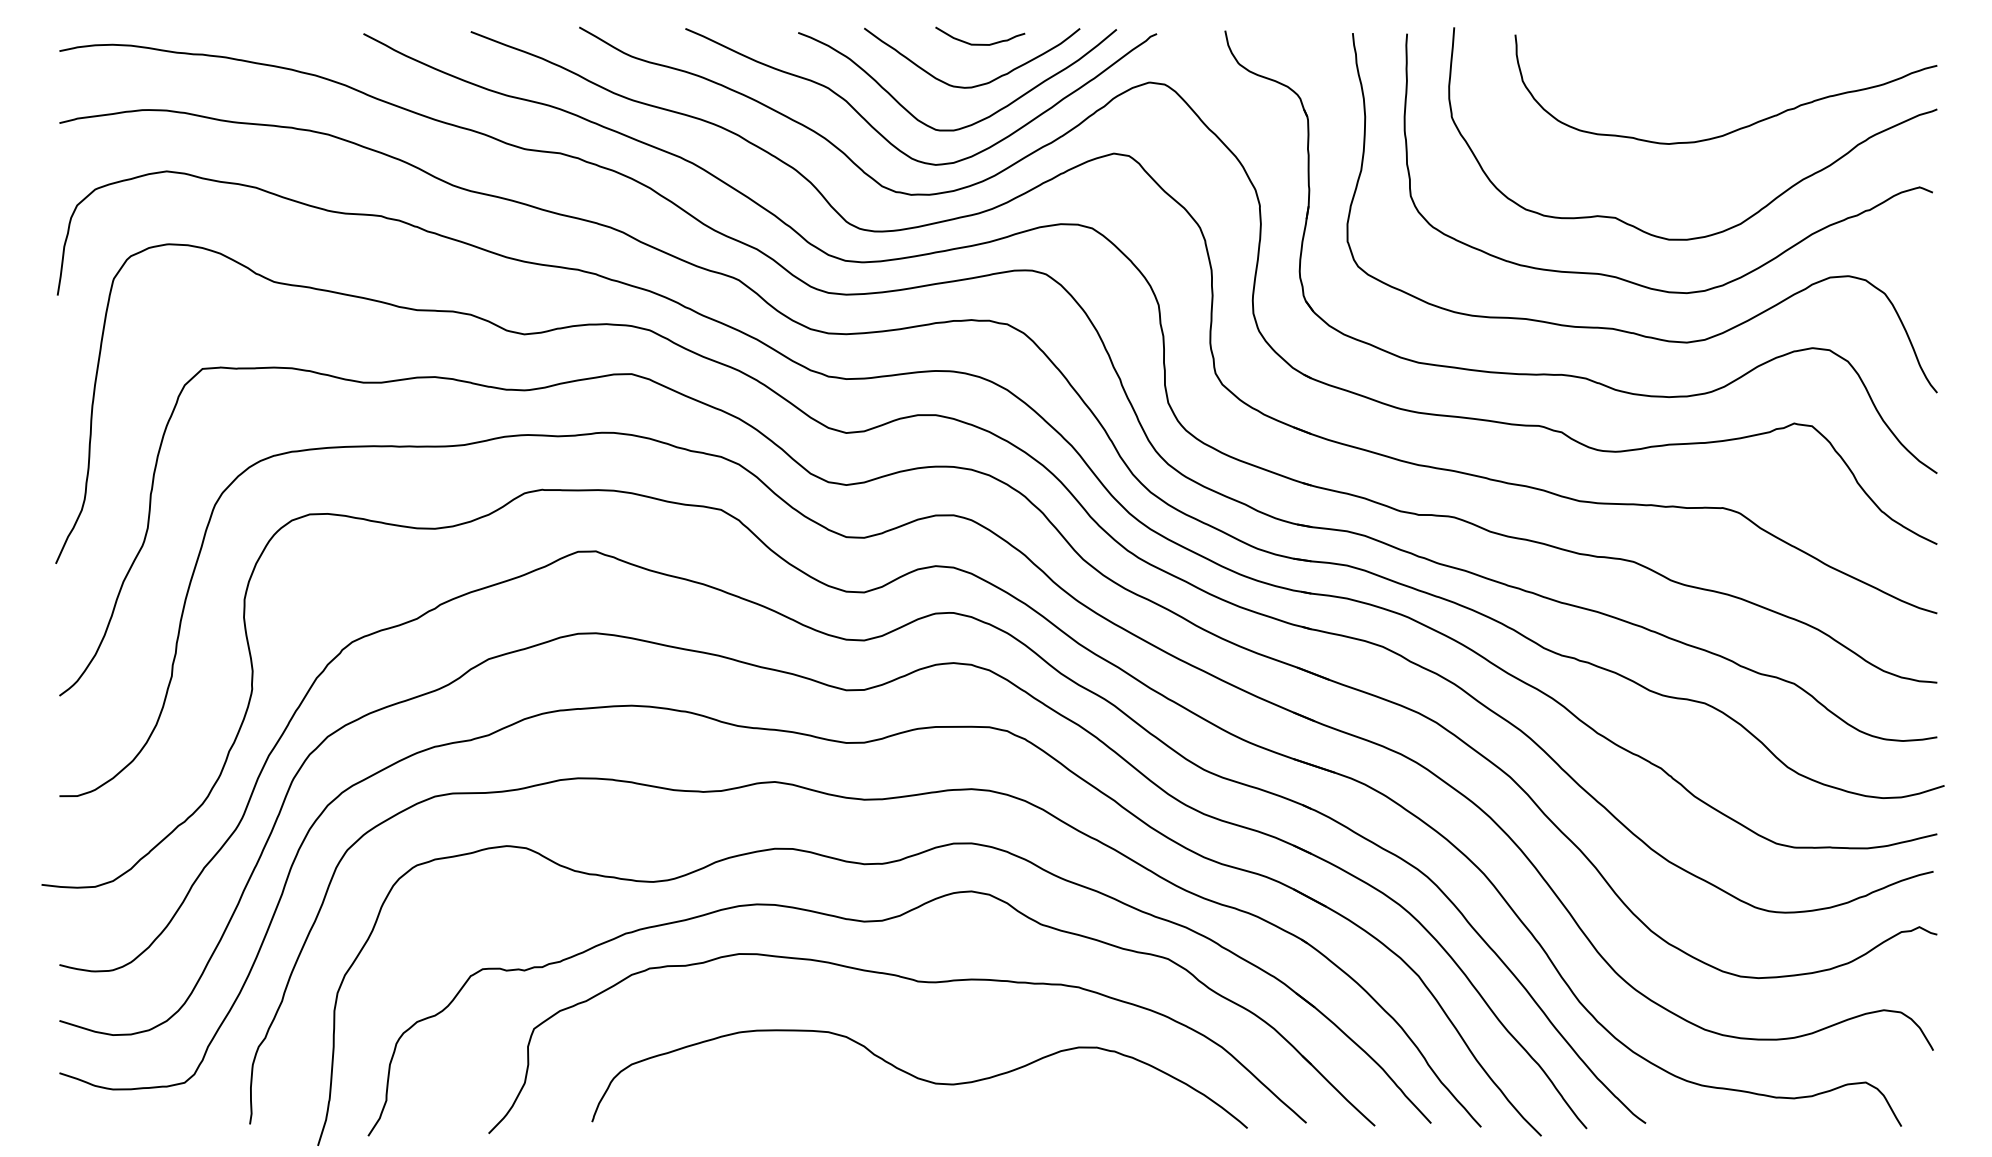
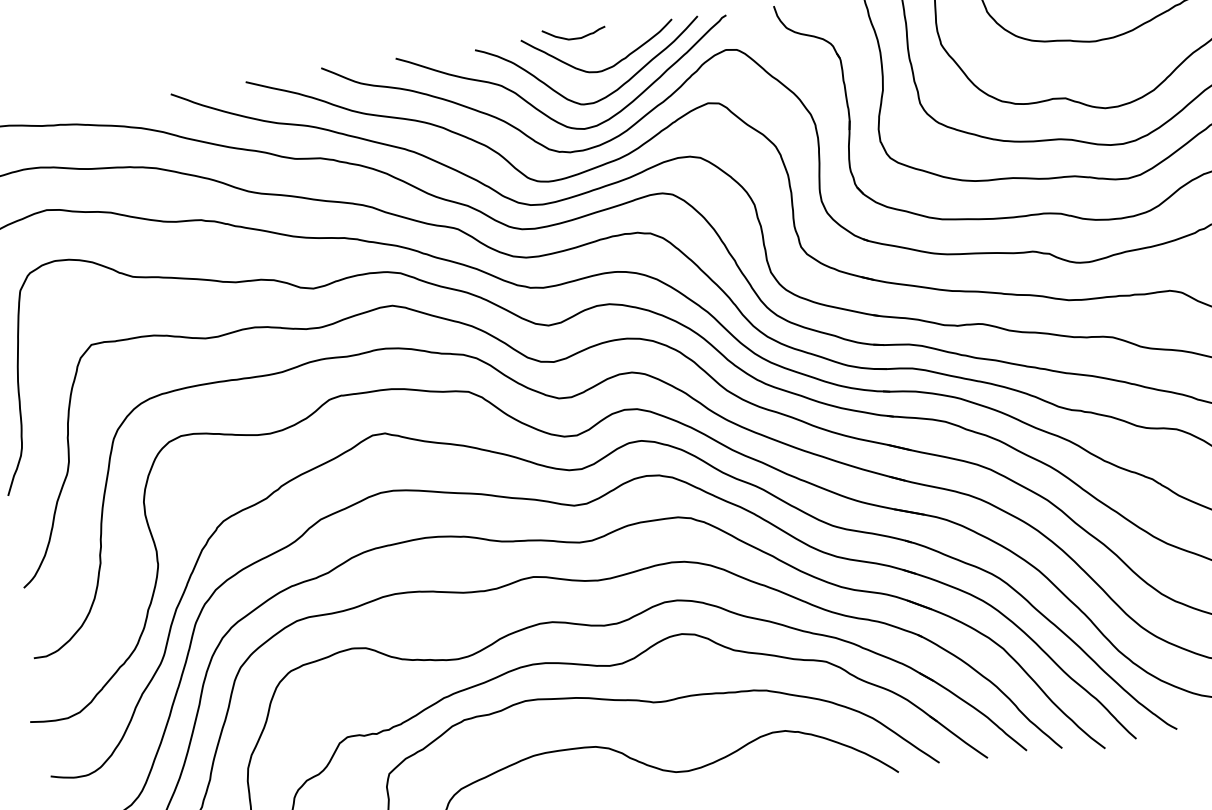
curve: (980, 43) -> (574, 37), moved

